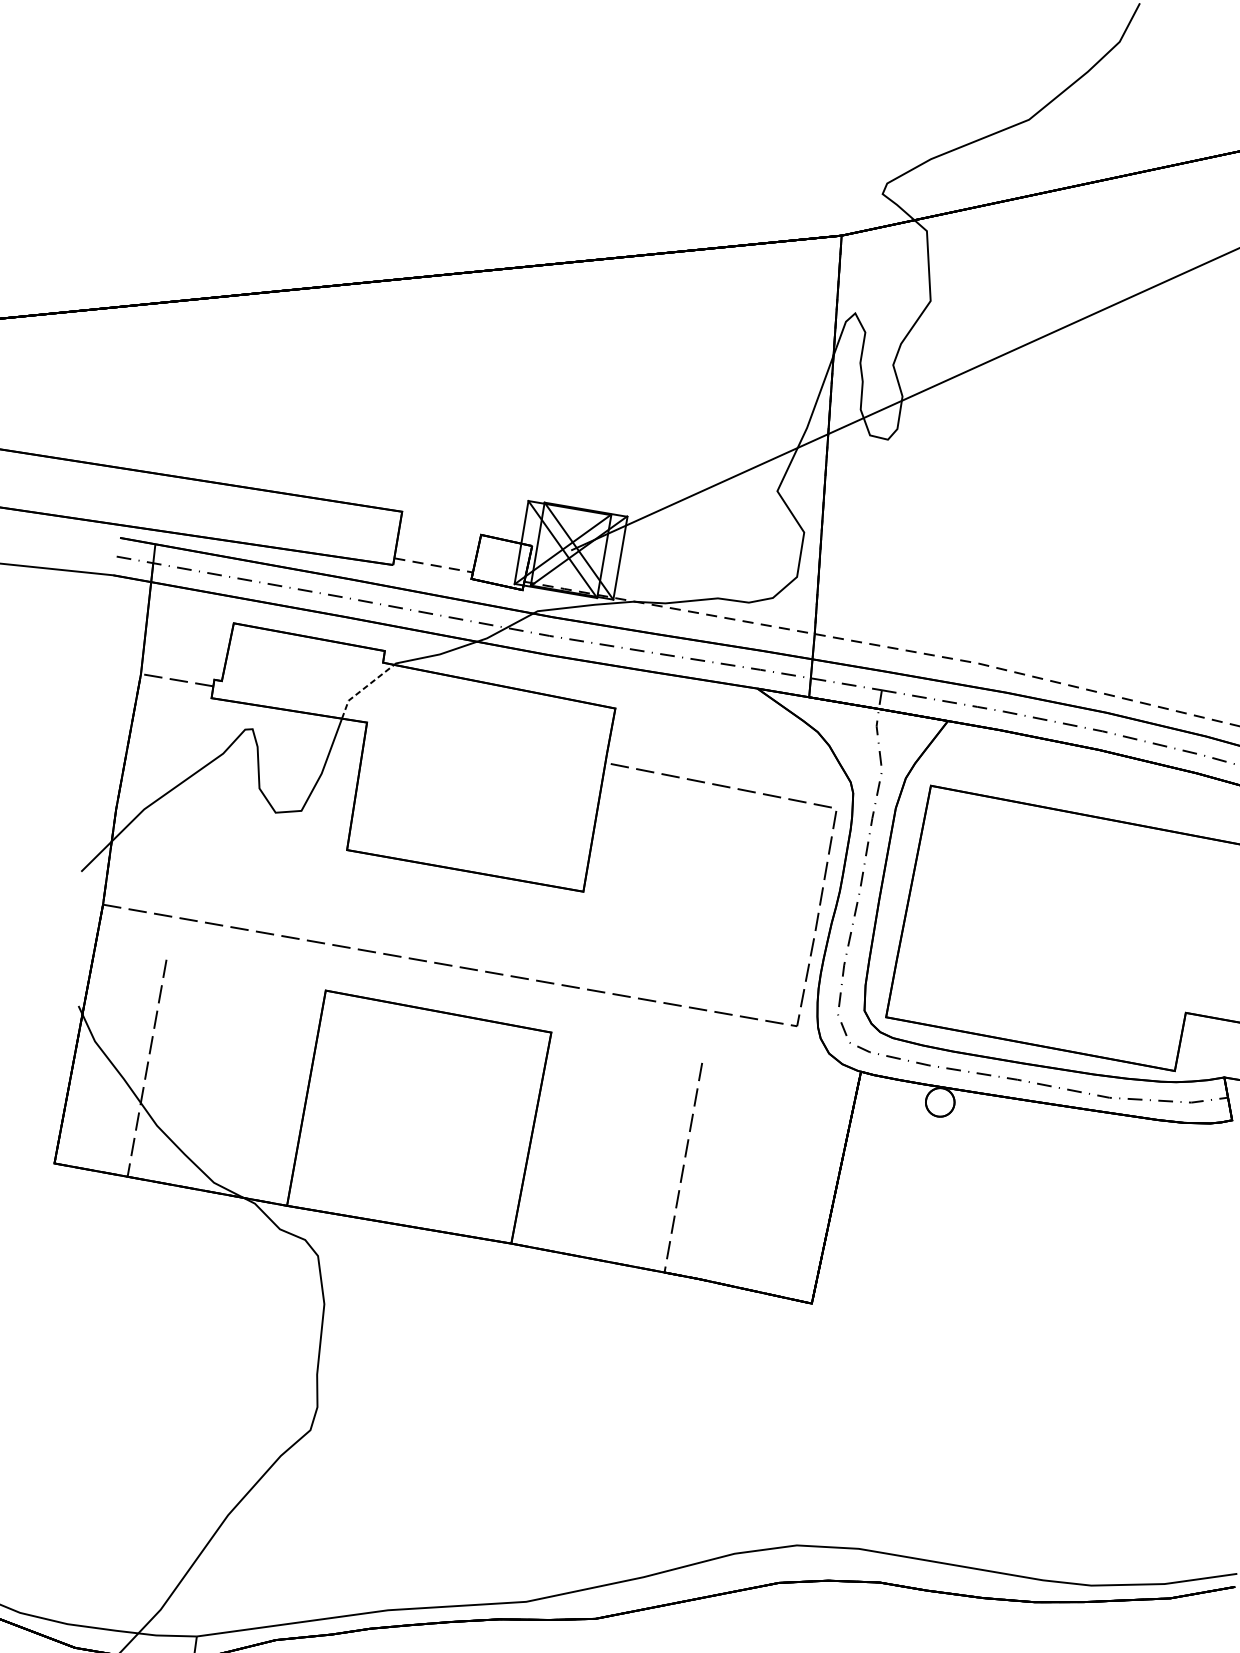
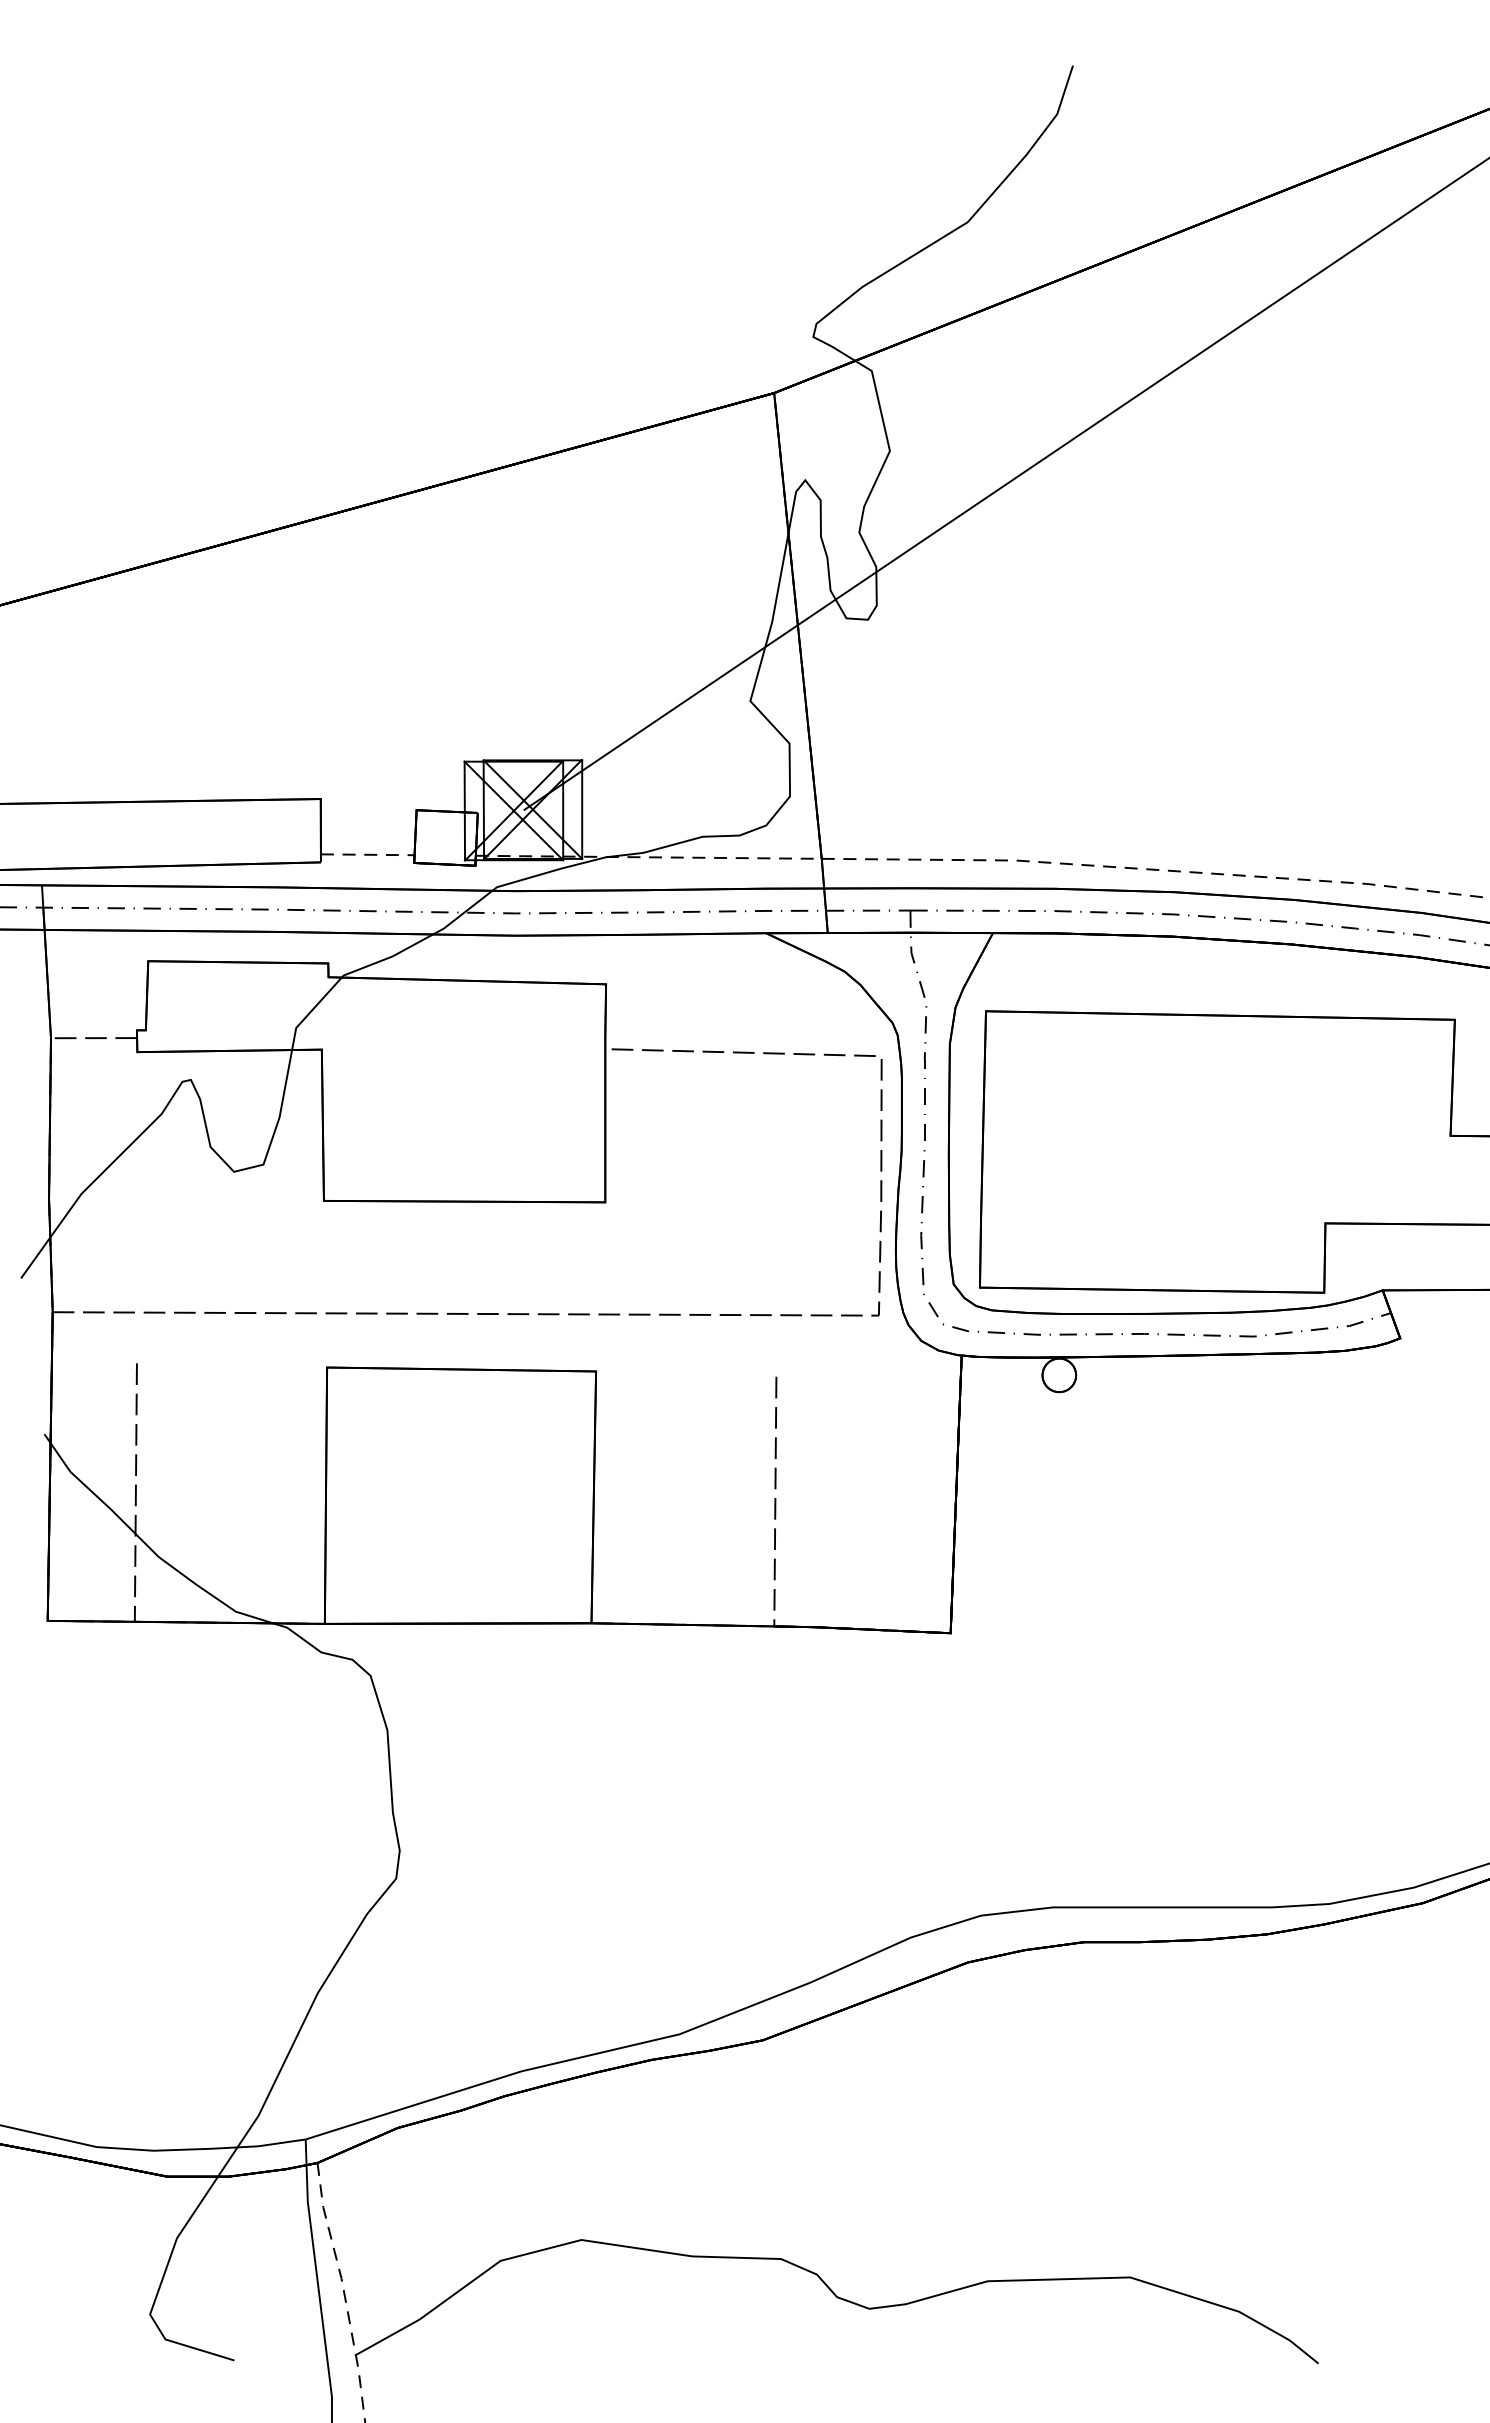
line: (363, 688) -> (310, 1011), dashed -> solid

